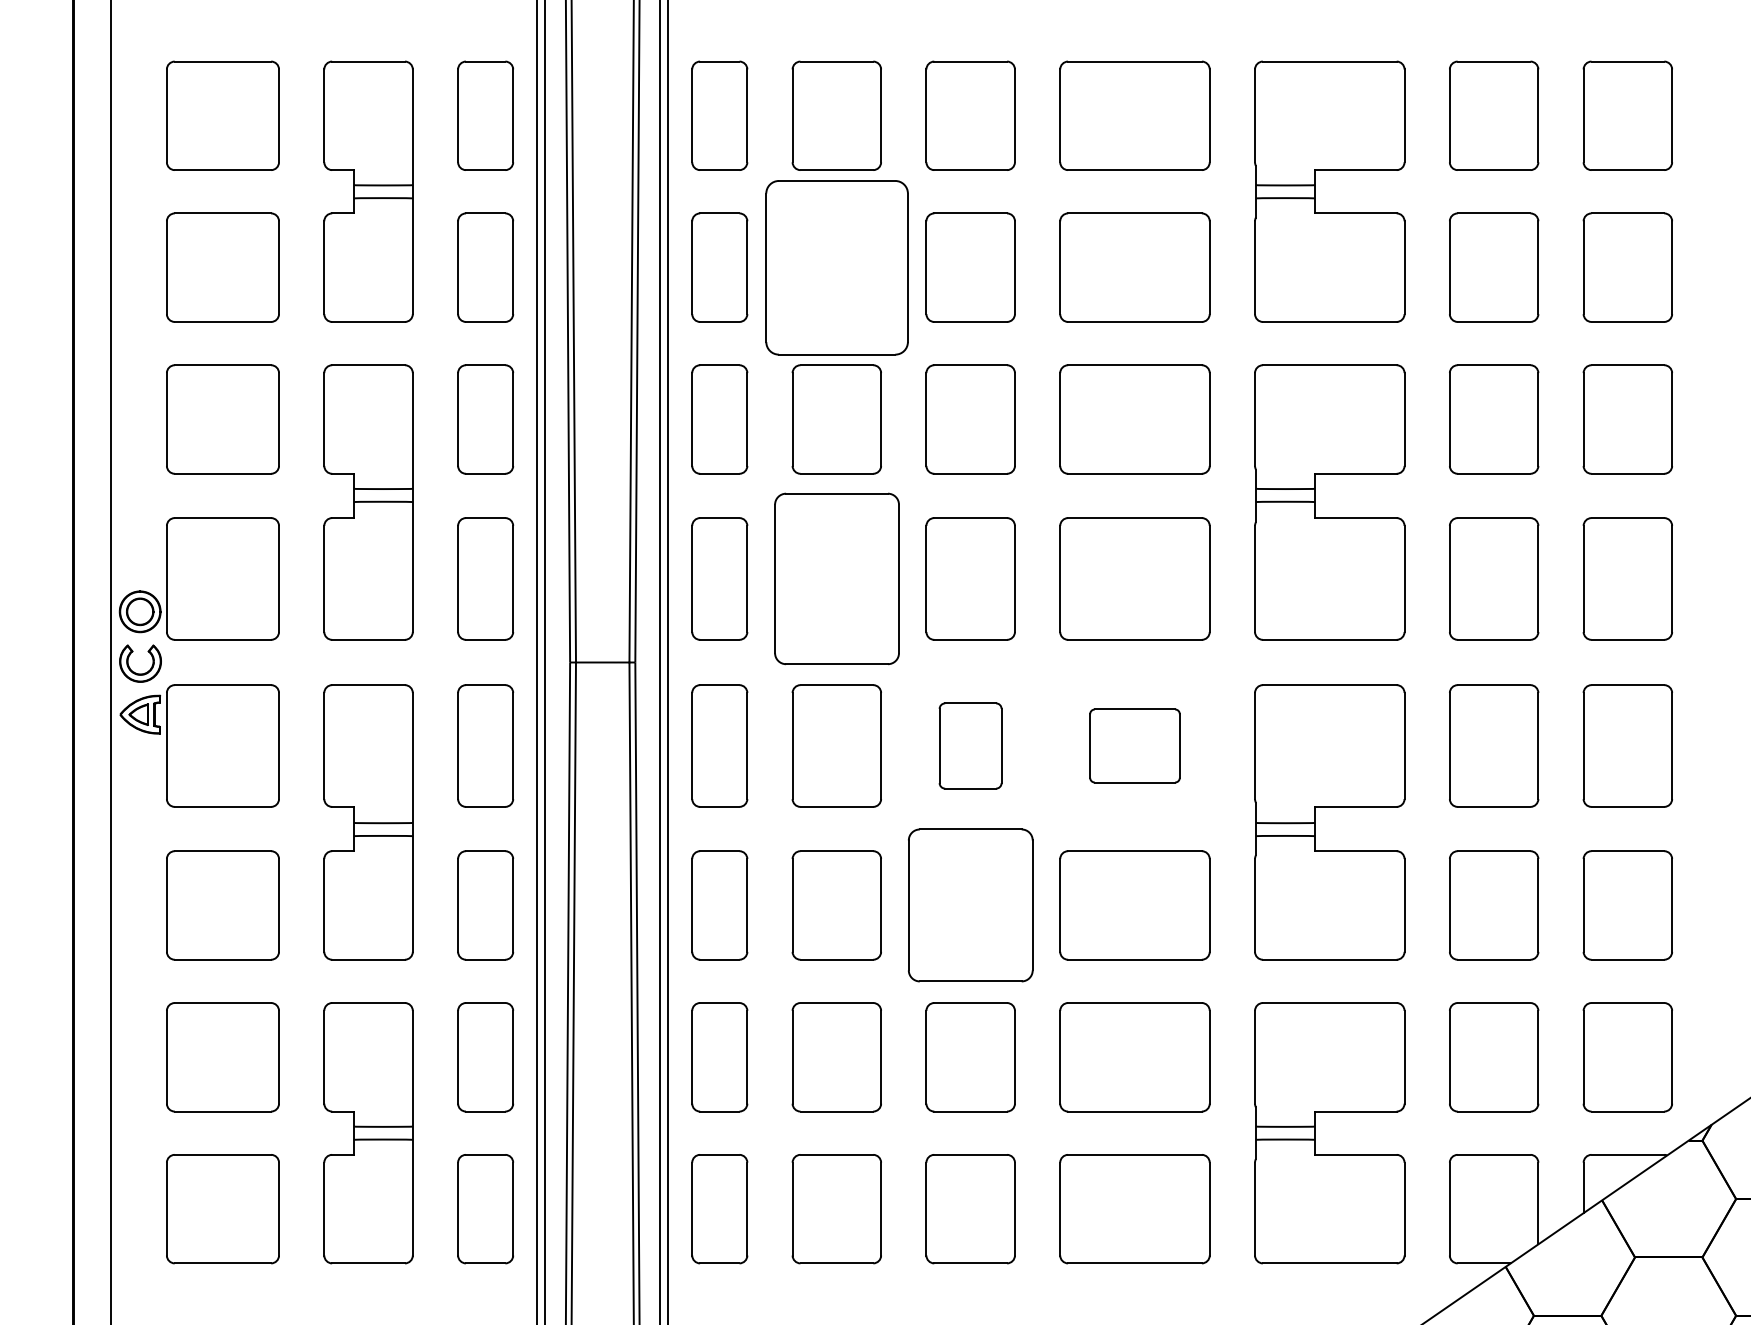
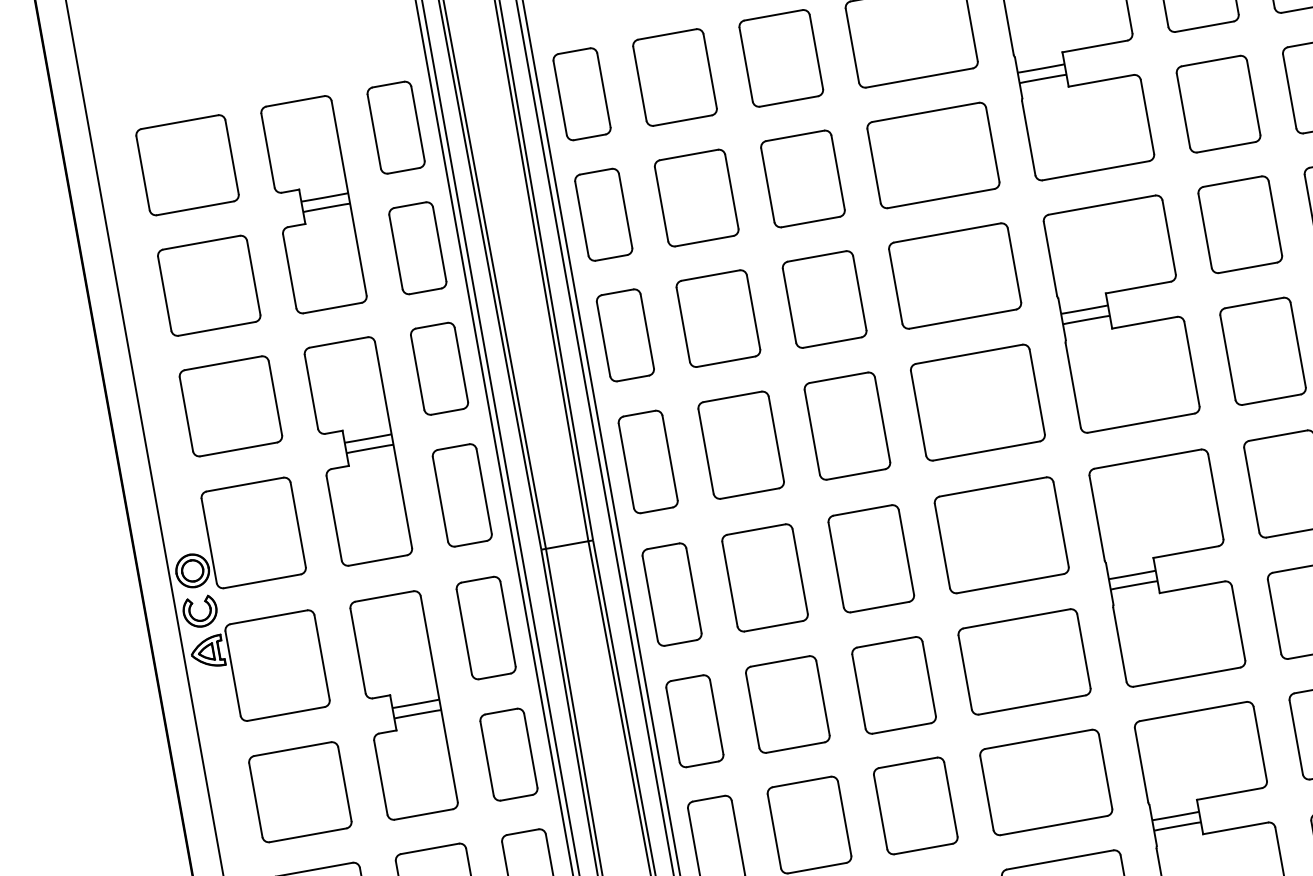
part: (836, 267) -> (696, 197), size x0.62
part: (836, 578) -> (740, 444), size x0.71
part: (970, 745) -> (871, 558), size x1.43
part: (1134, 745) -> (1001, 534), size x1.67
part: (970, 905) -> (893, 685), size x0.71

